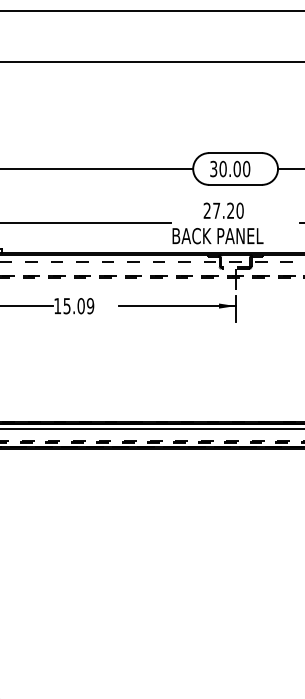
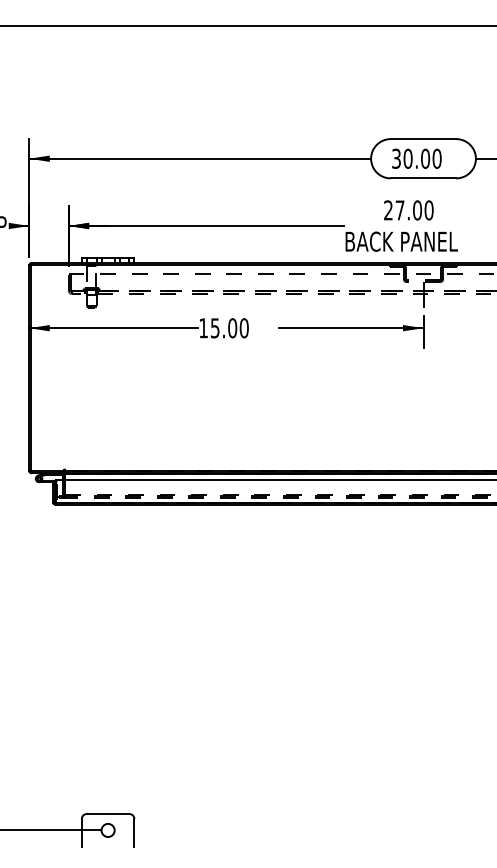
text: (230, 210) -> (417, 210), 27.20 -> 27.00
text: (89, 306) -> (243, 328), 15.09 -> 15.00

